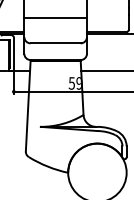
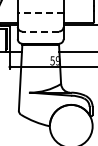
line: (55, 18) -> (40, 13), solid -> dashed
line: (55, 43) -> (40, 31), solid -> dashed

